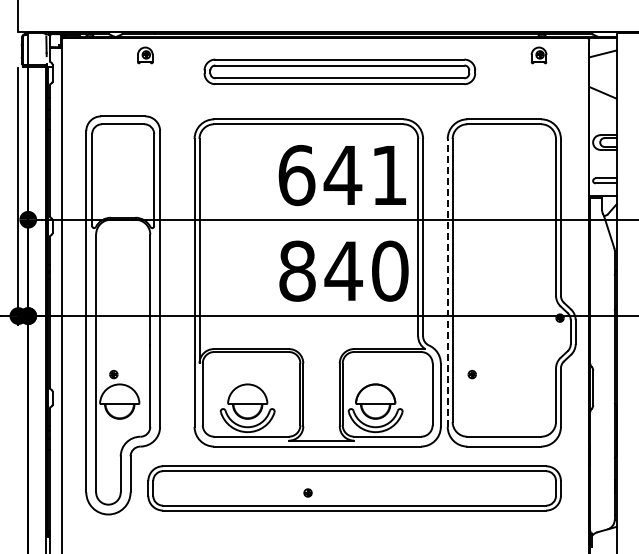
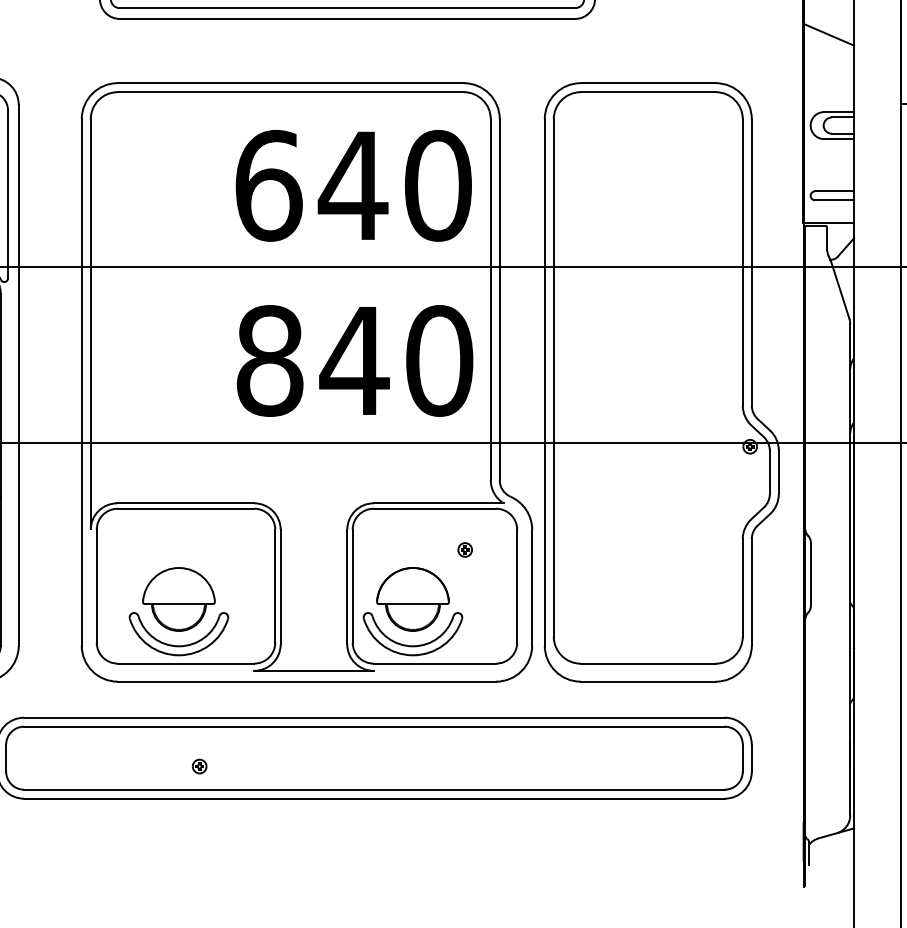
text: (389, 175) -> (438, 185), 641 -> 640
line: (447, 282) -> (544, 381), dashed -> solid
part: (471, 374) -> (463, 549), moved
part: (307, 492) -> (198, 765), moved

